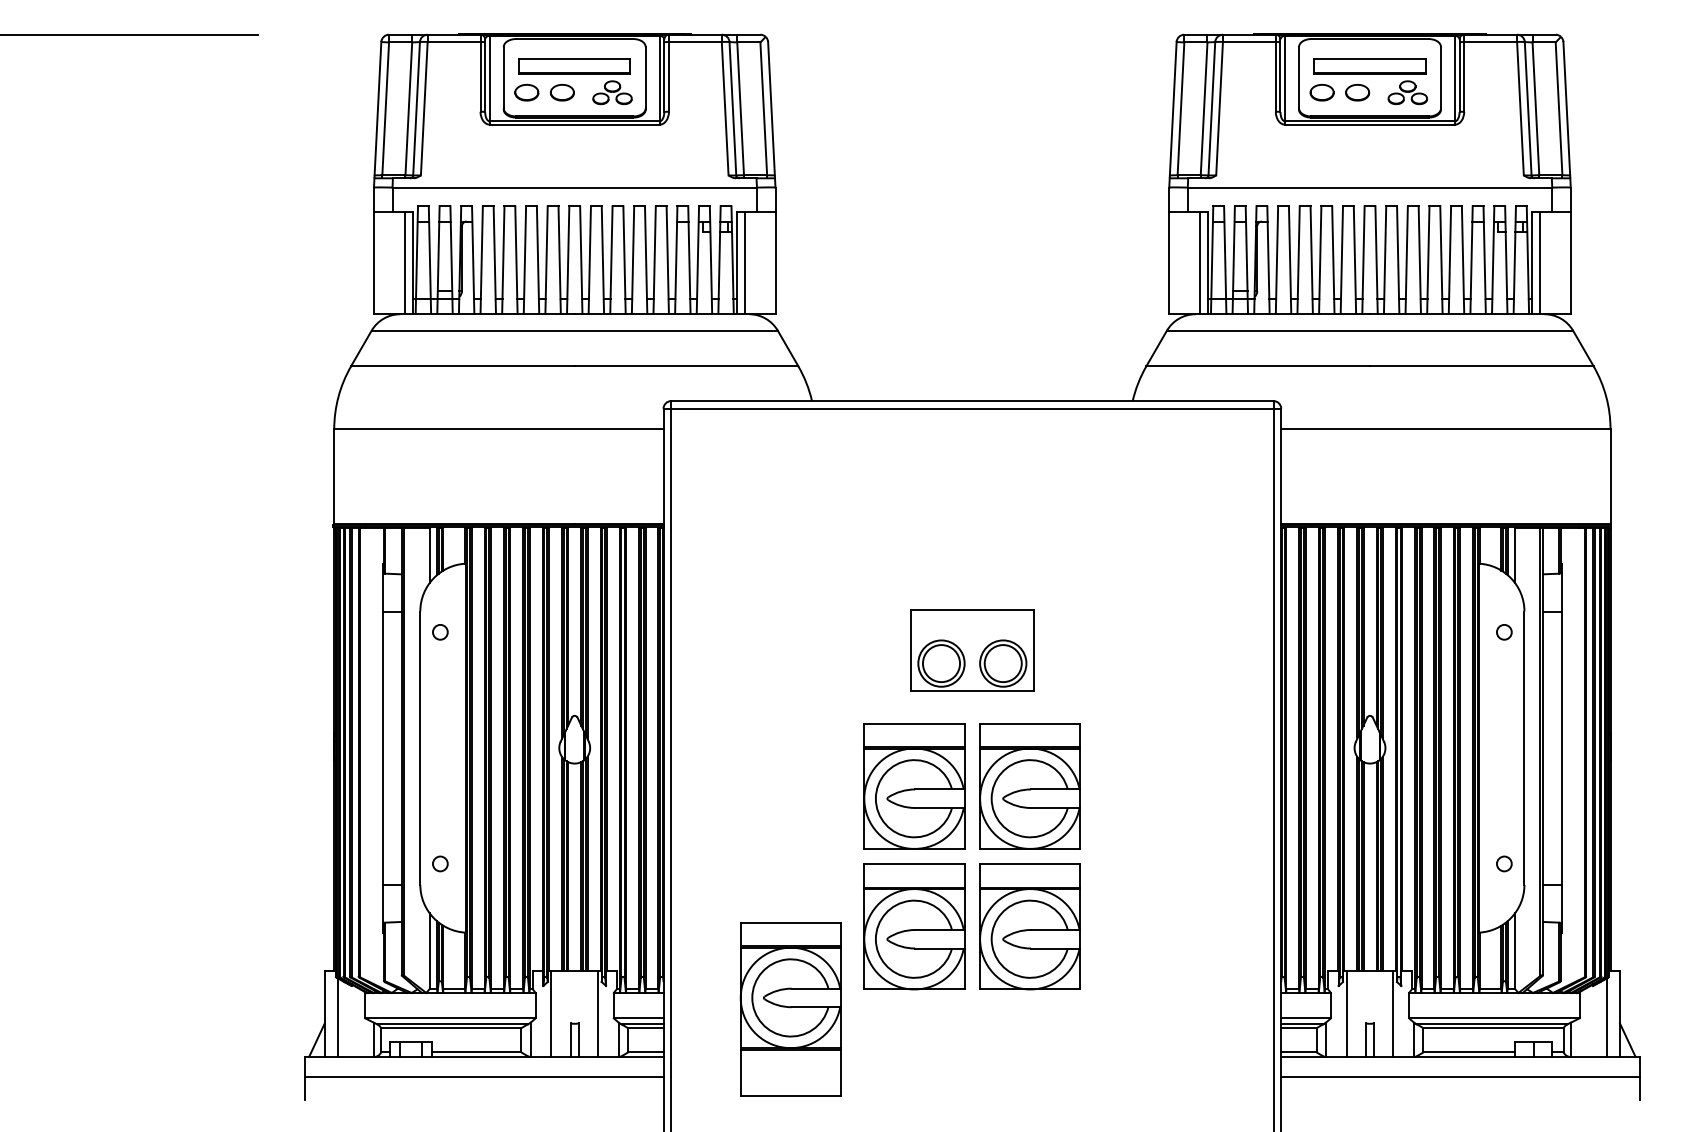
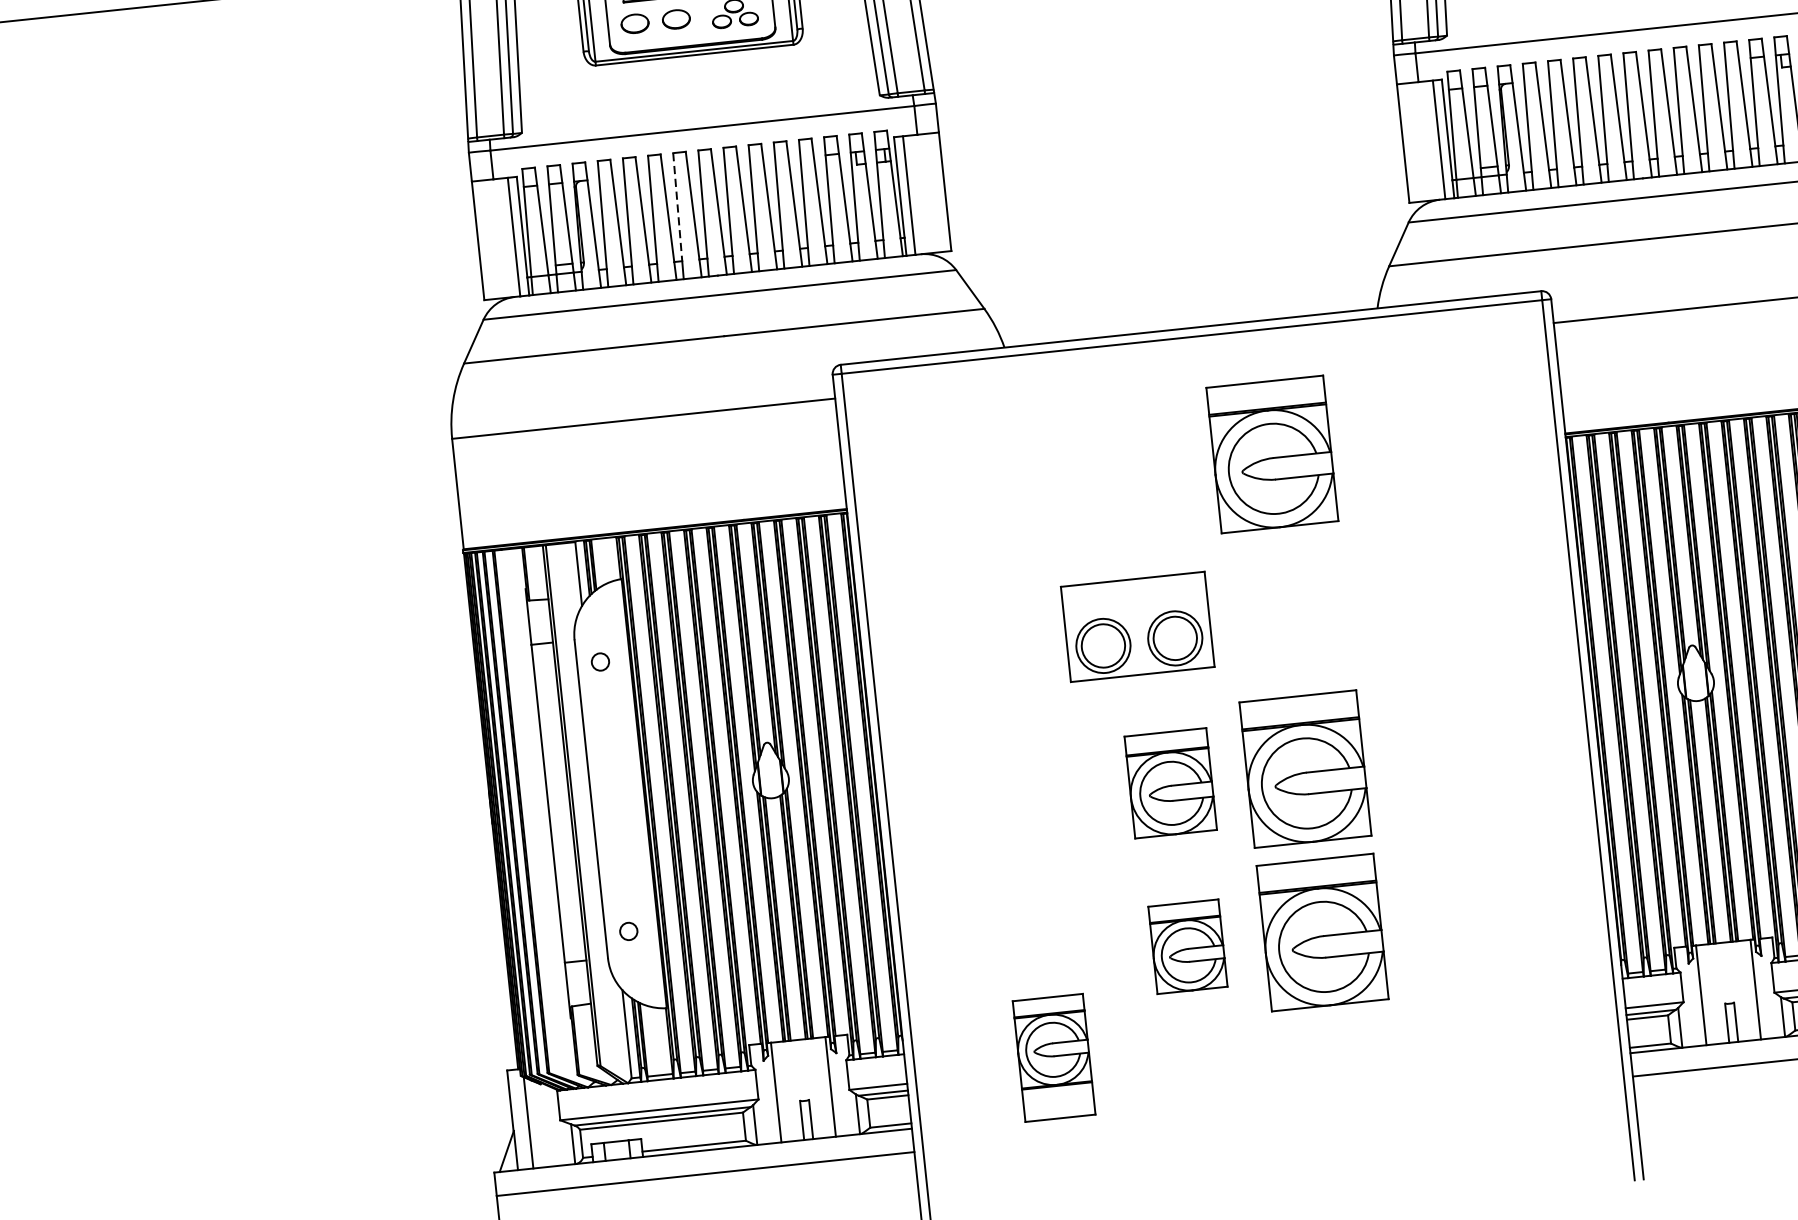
line: (546, 252) -> (677, 207), solid -> dashed
part: (1029, 515) -> (1271, 454), added
part: (972, 650) -> (1137, 626), moved
part: (914, 786) -> (1170, 783), size x0.7
part: (914, 926) -> (1187, 946), size x0.6
part: (790, 1009) -> (1053, 1057), size x0.6

